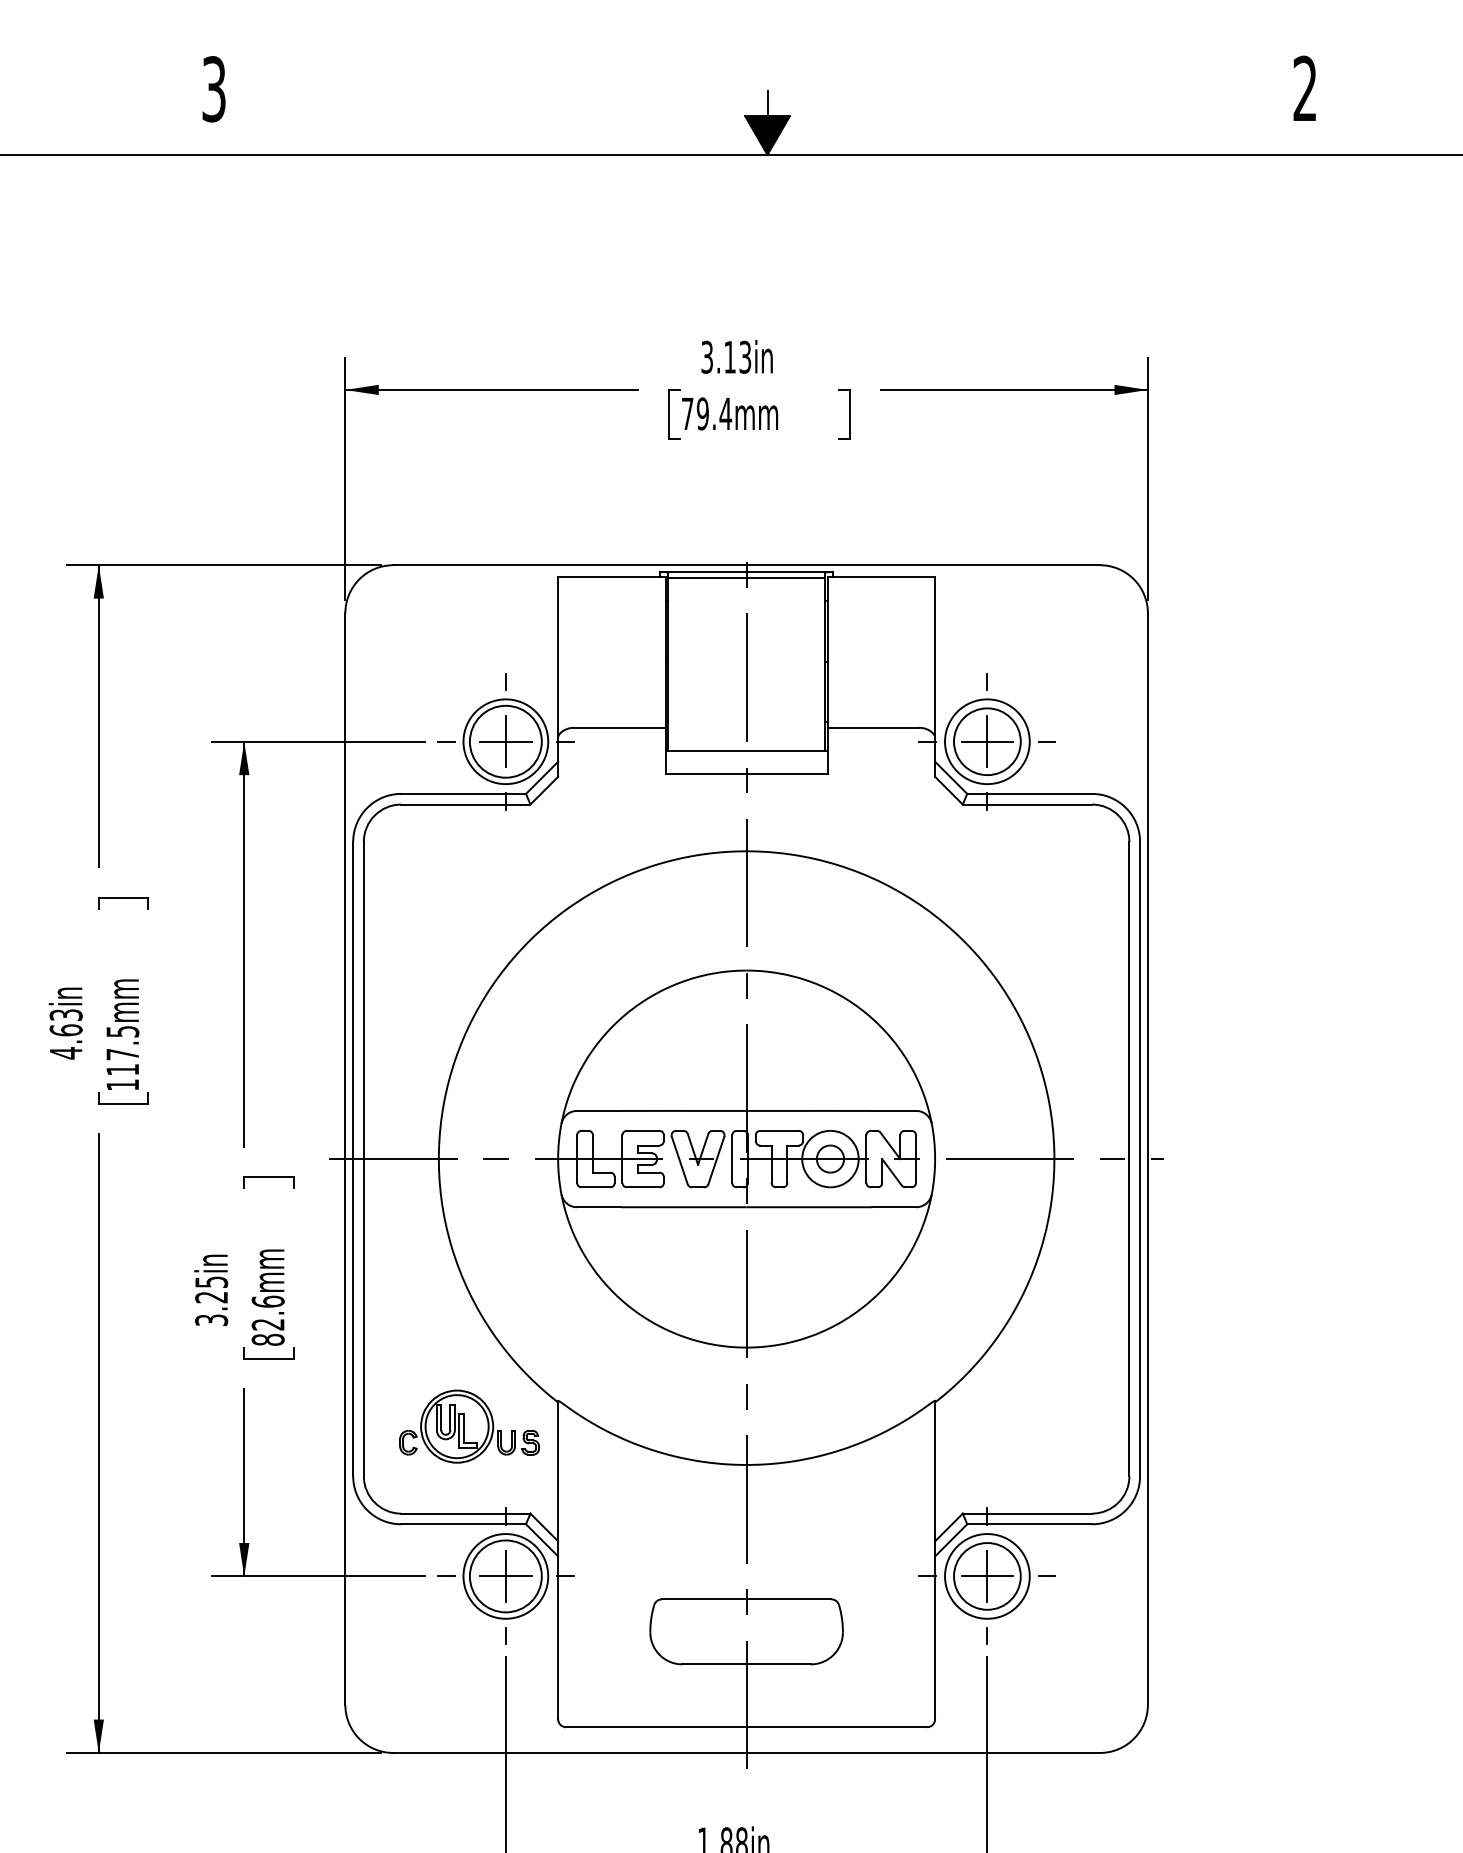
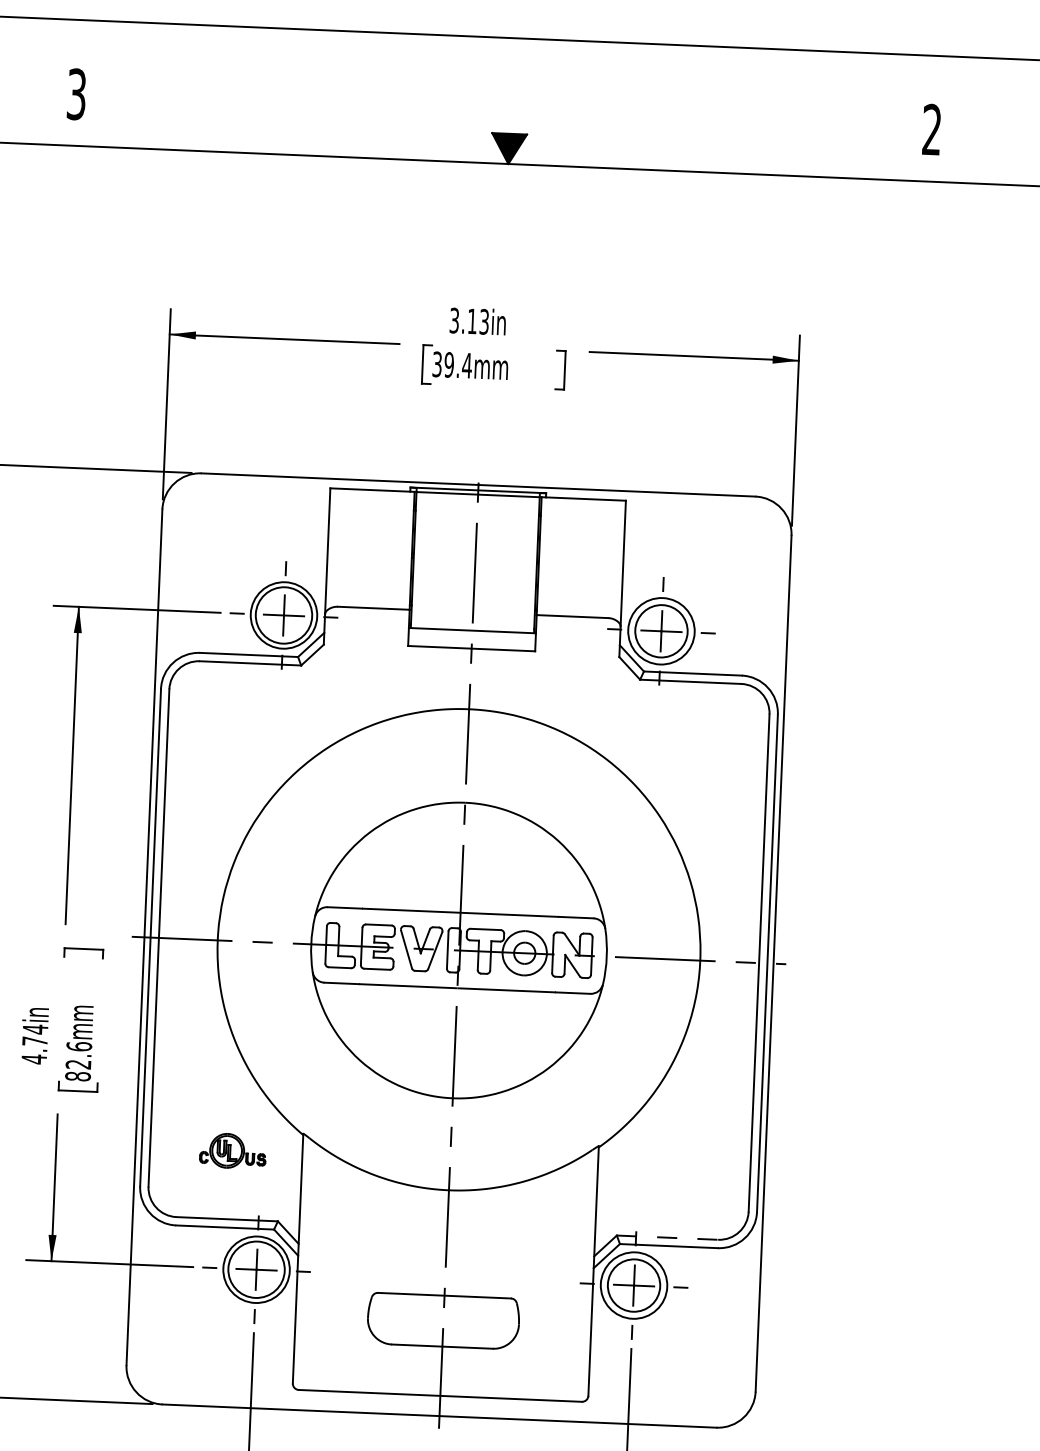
line: (767, 103) -> (510, 123), removed
text: (687, 413) -> (437, 364), 79.4mm -> 39.4mm
text: (211, 1301) -> (34, 1044), 3.25in -> 4.74in
part: (469, 1426) -> (232, 1151), size x0.6
line: (1027, 1513) -> (667, 1237), solid -> dashed

